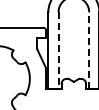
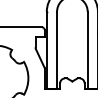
line: (89, 50) -> (88, 50), dashed -> solid
line: (58, 51) -> (57, 51), dashed -> solid

